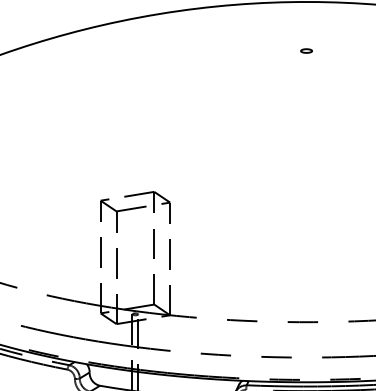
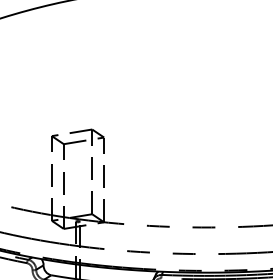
part: (306, 50) -> (206, 23), removed

